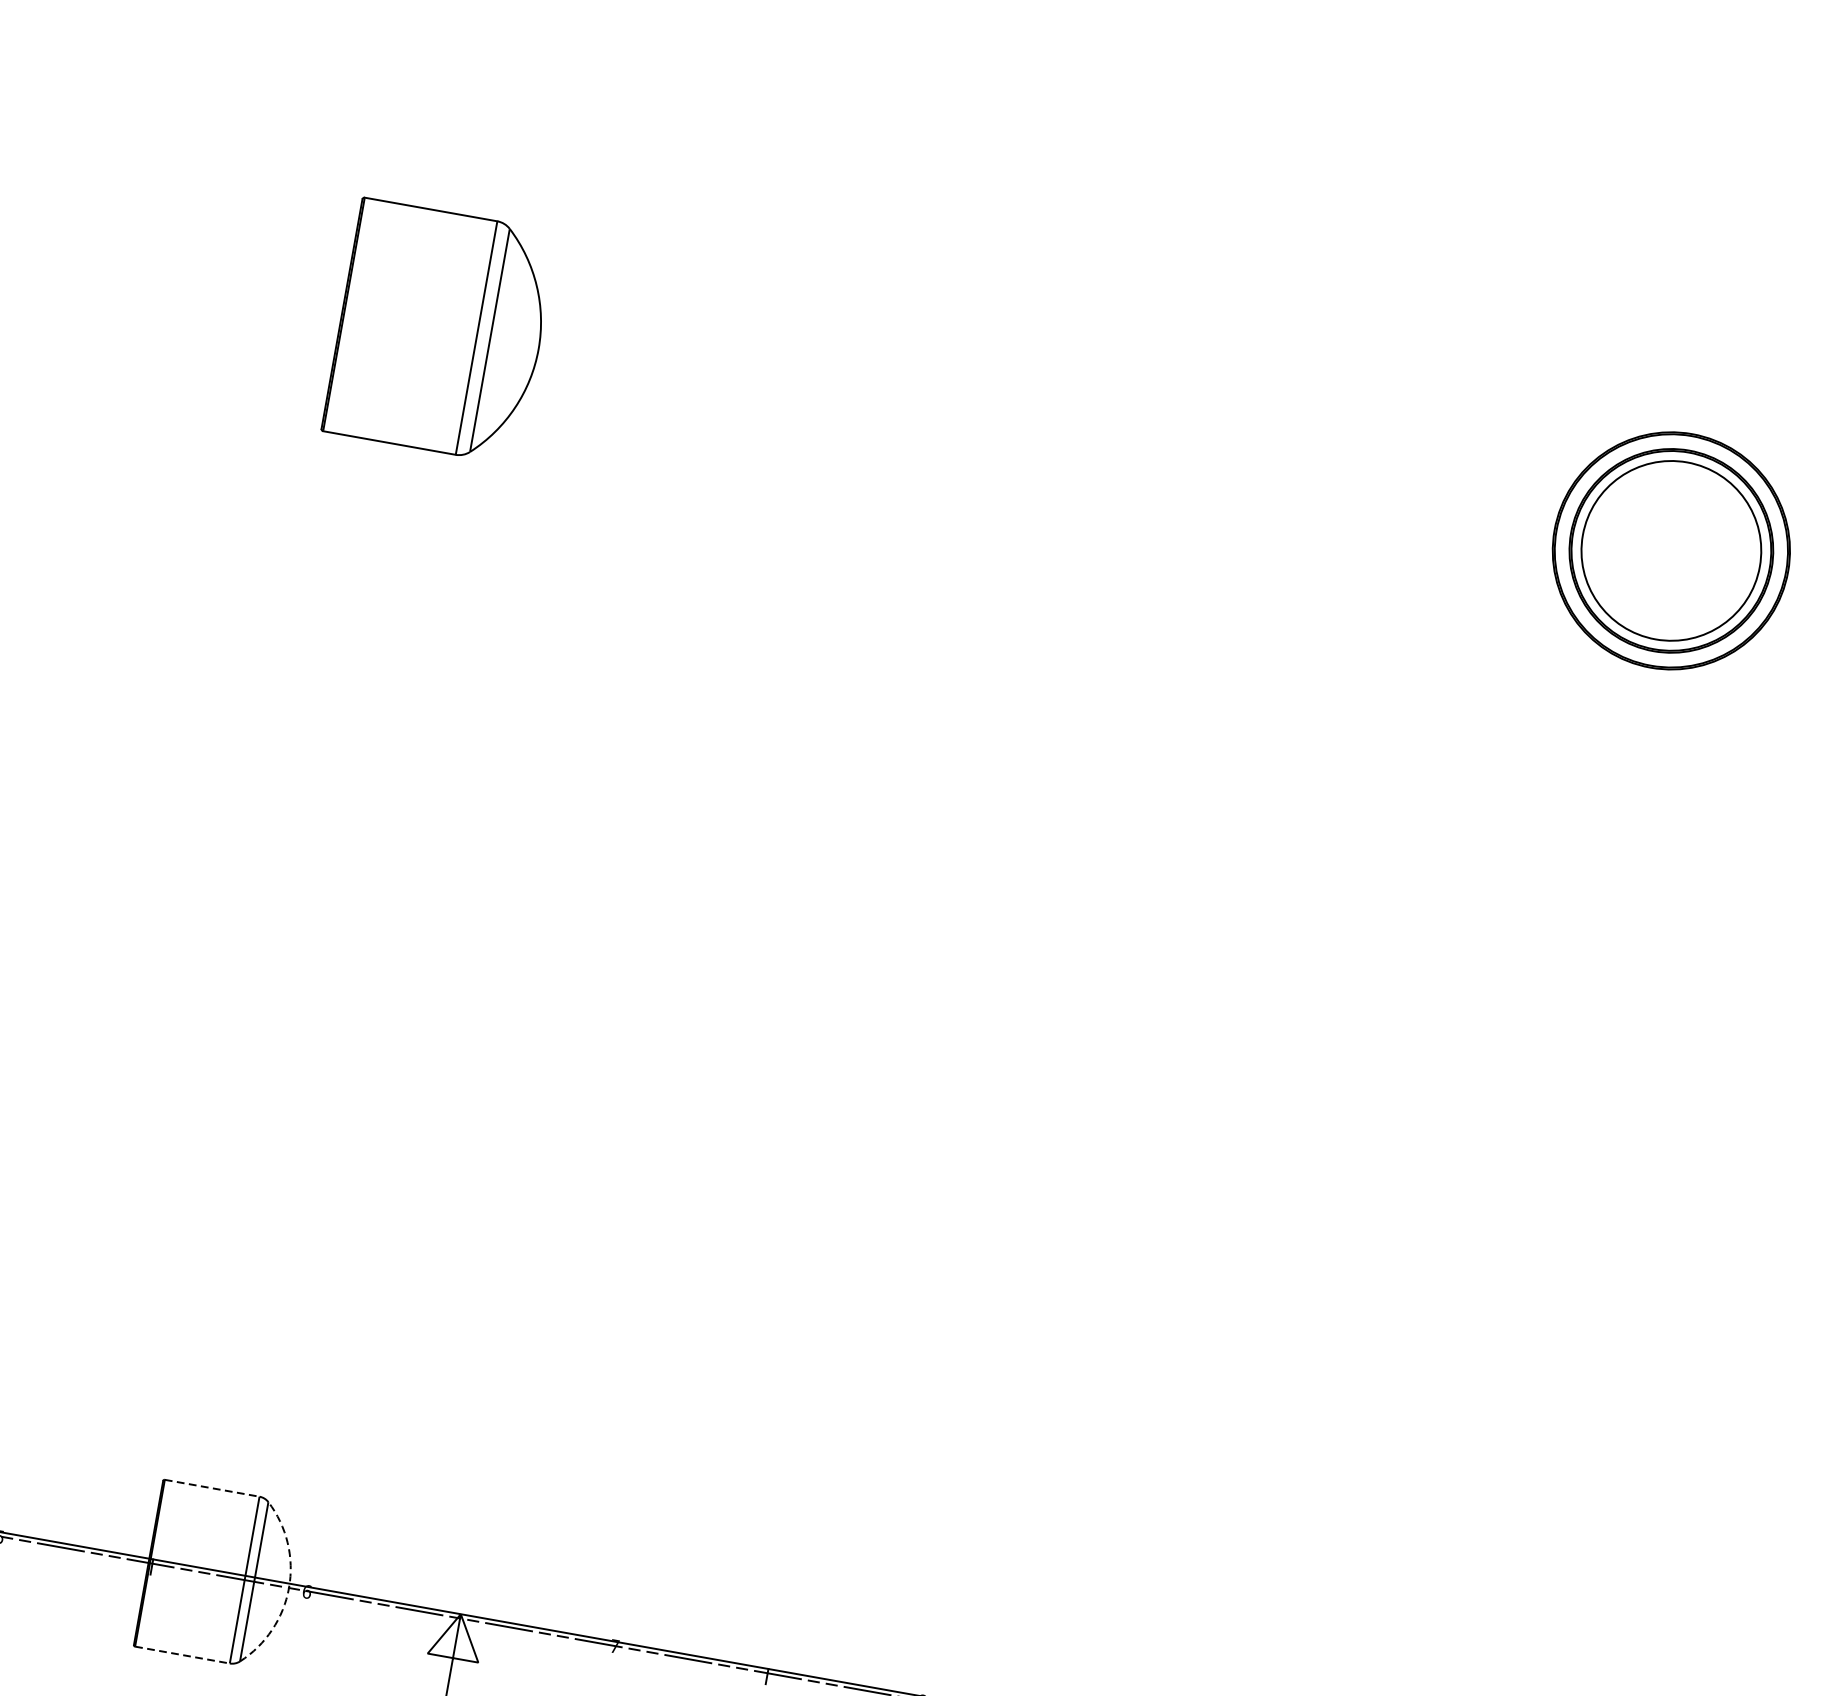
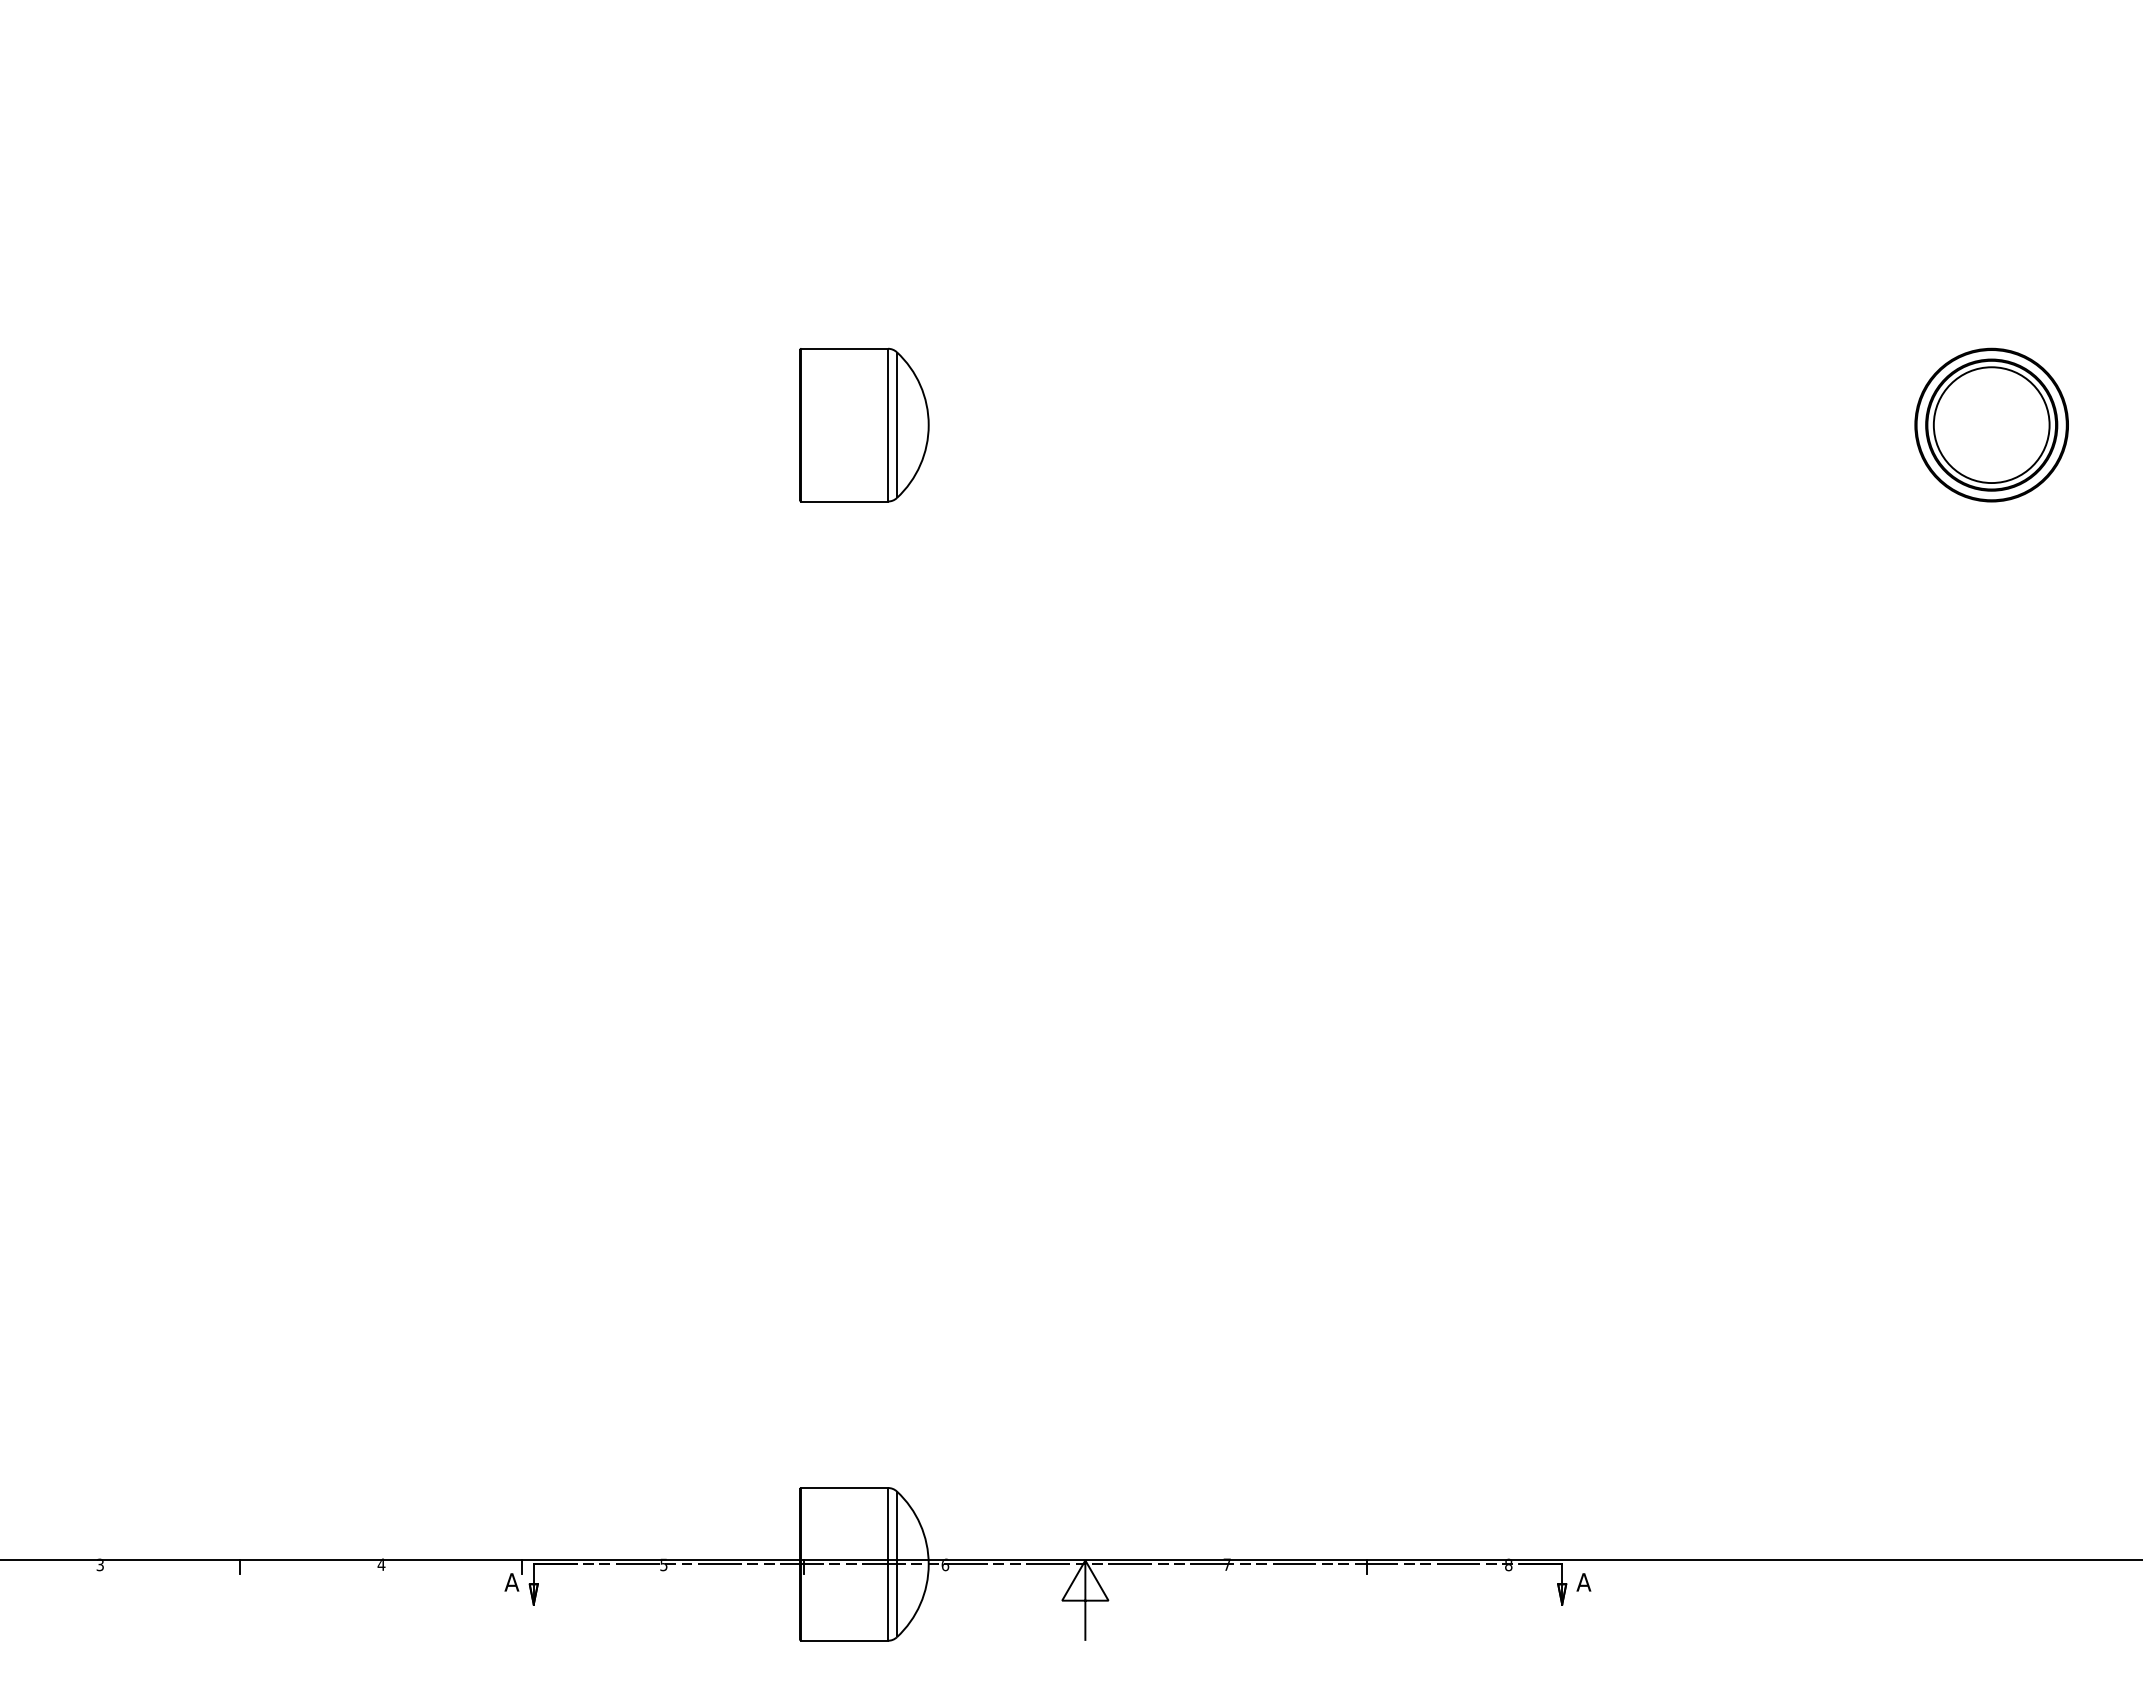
part: (440, 330) -> (864, 424), size x0.71
part: (1671, 550) -> (1991, 424), size x0.71
line: (212, 1488) -> (845, 1488), dashed -> solid
arc: (288, 1588) -> (928, 1564), dashed -> solid
line: (183, 1654) -> (845, 1640), dashed -> solid

